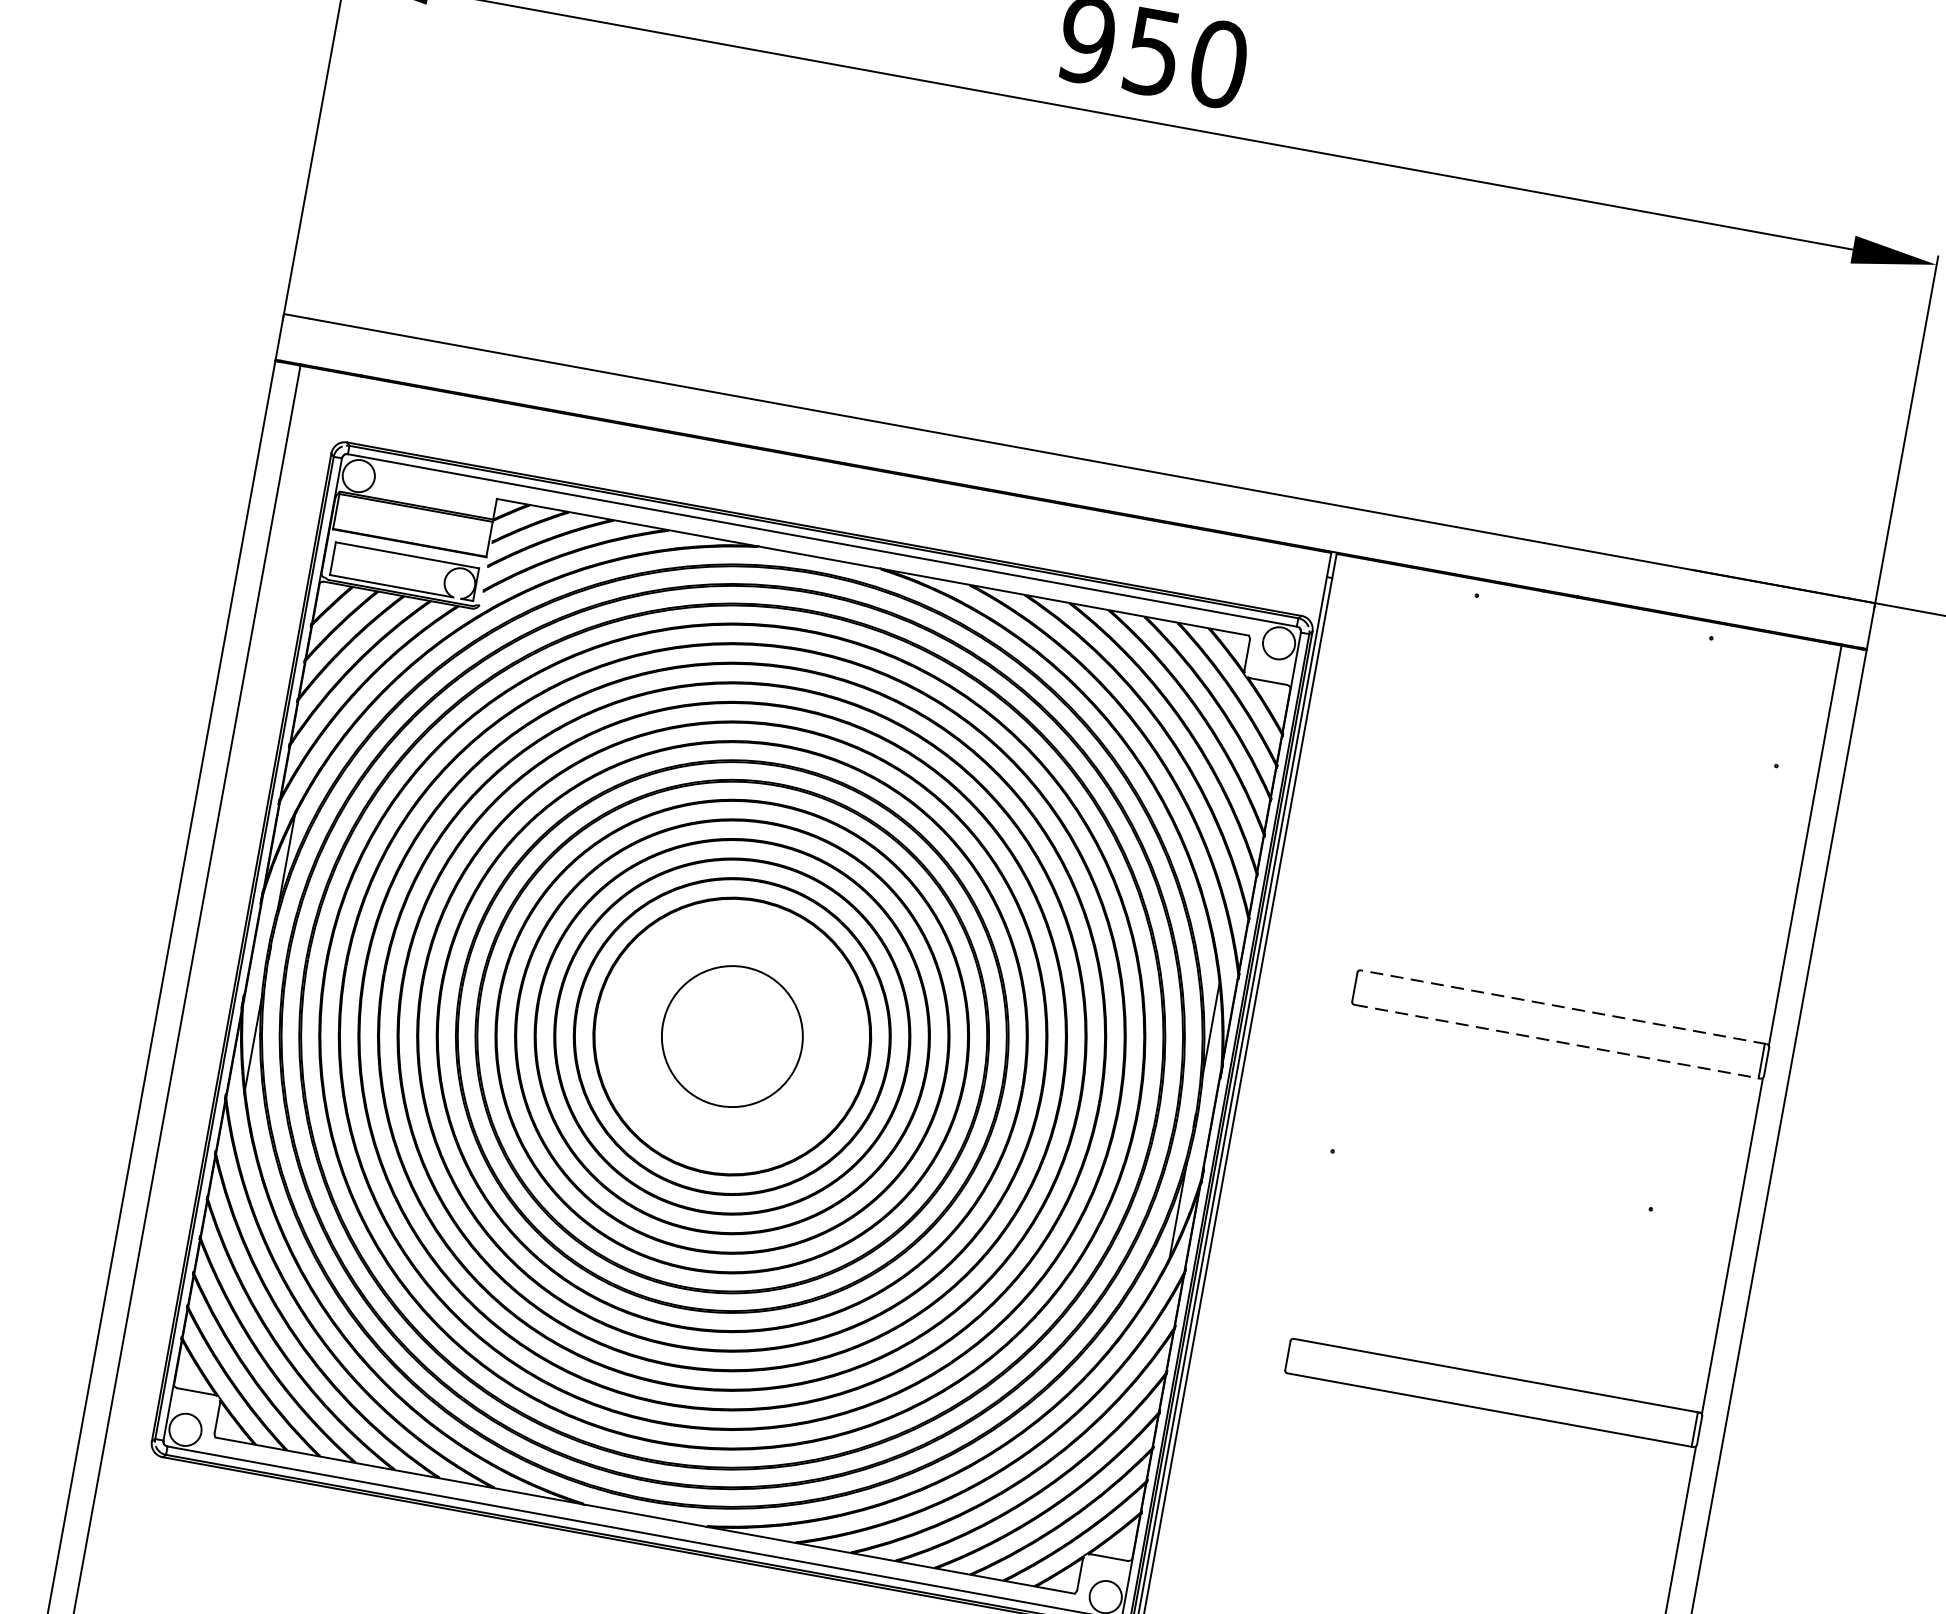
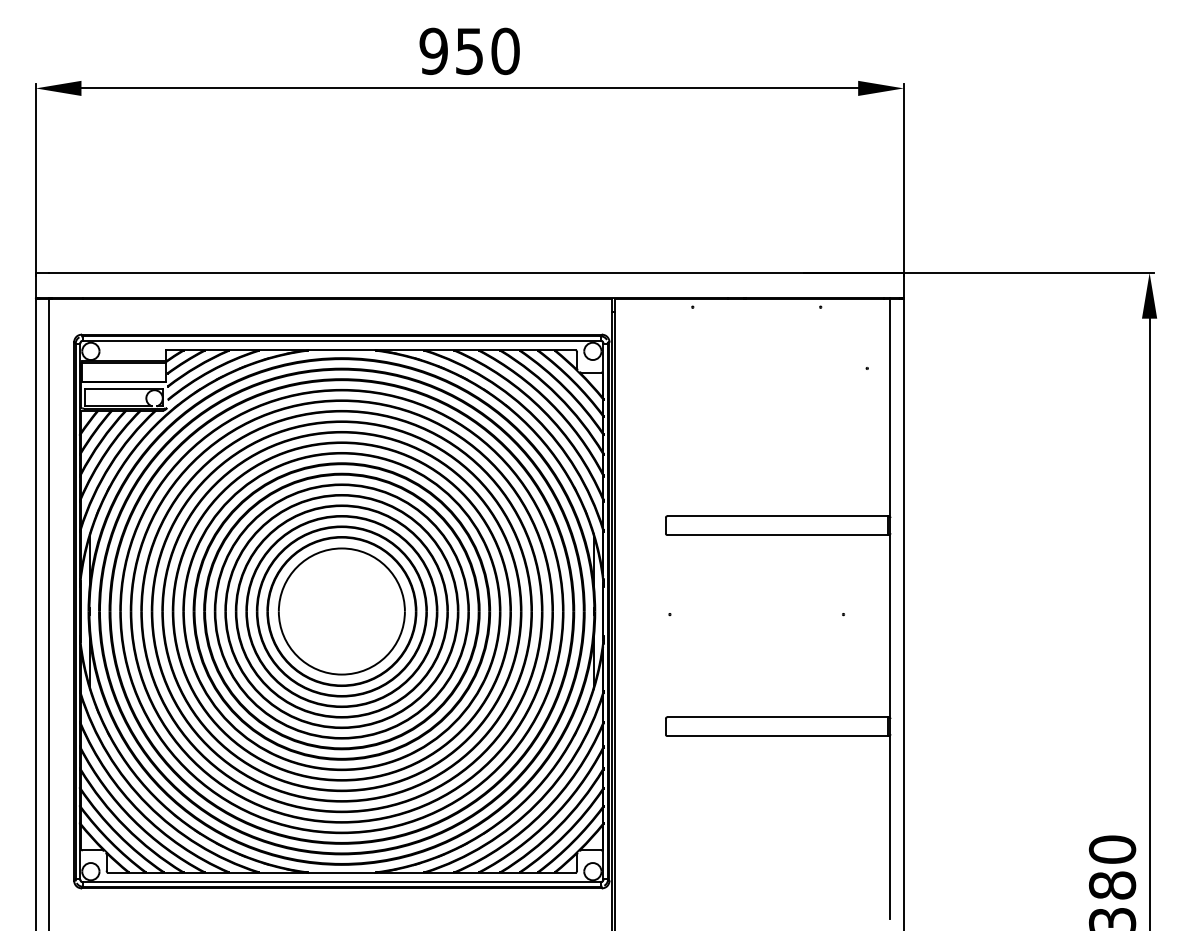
line: (1564, 1007) -> (778, 516), dashed -> solid
part: (731, 1036) -> (341, 611), size x1.67
line: (1558, 1042) -> (778, 535), dashed -> solid

